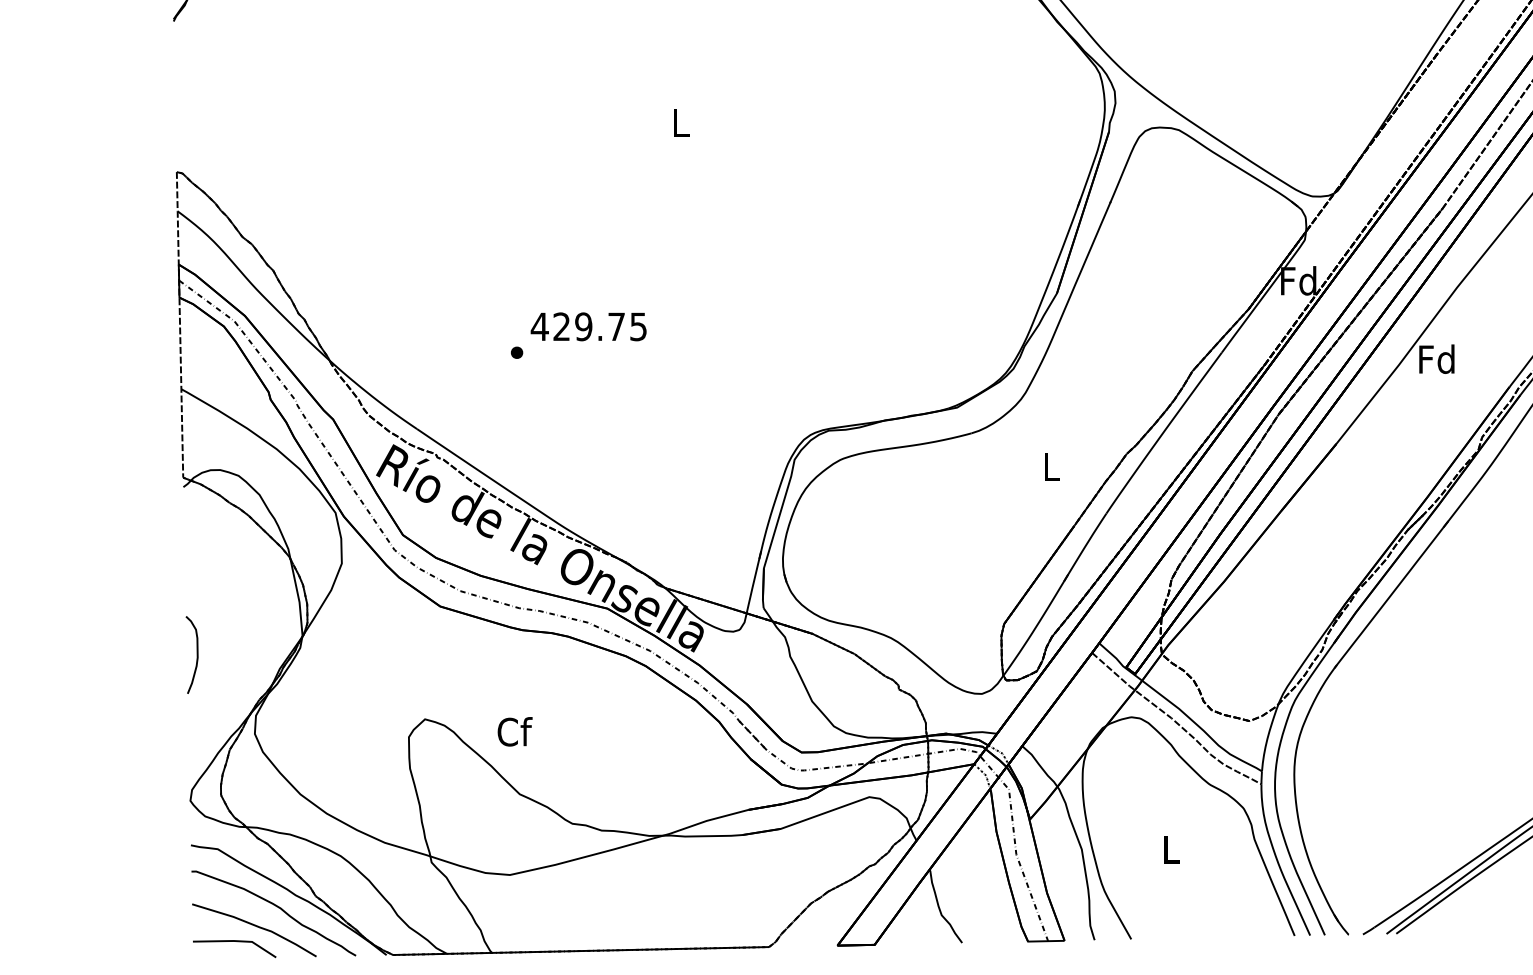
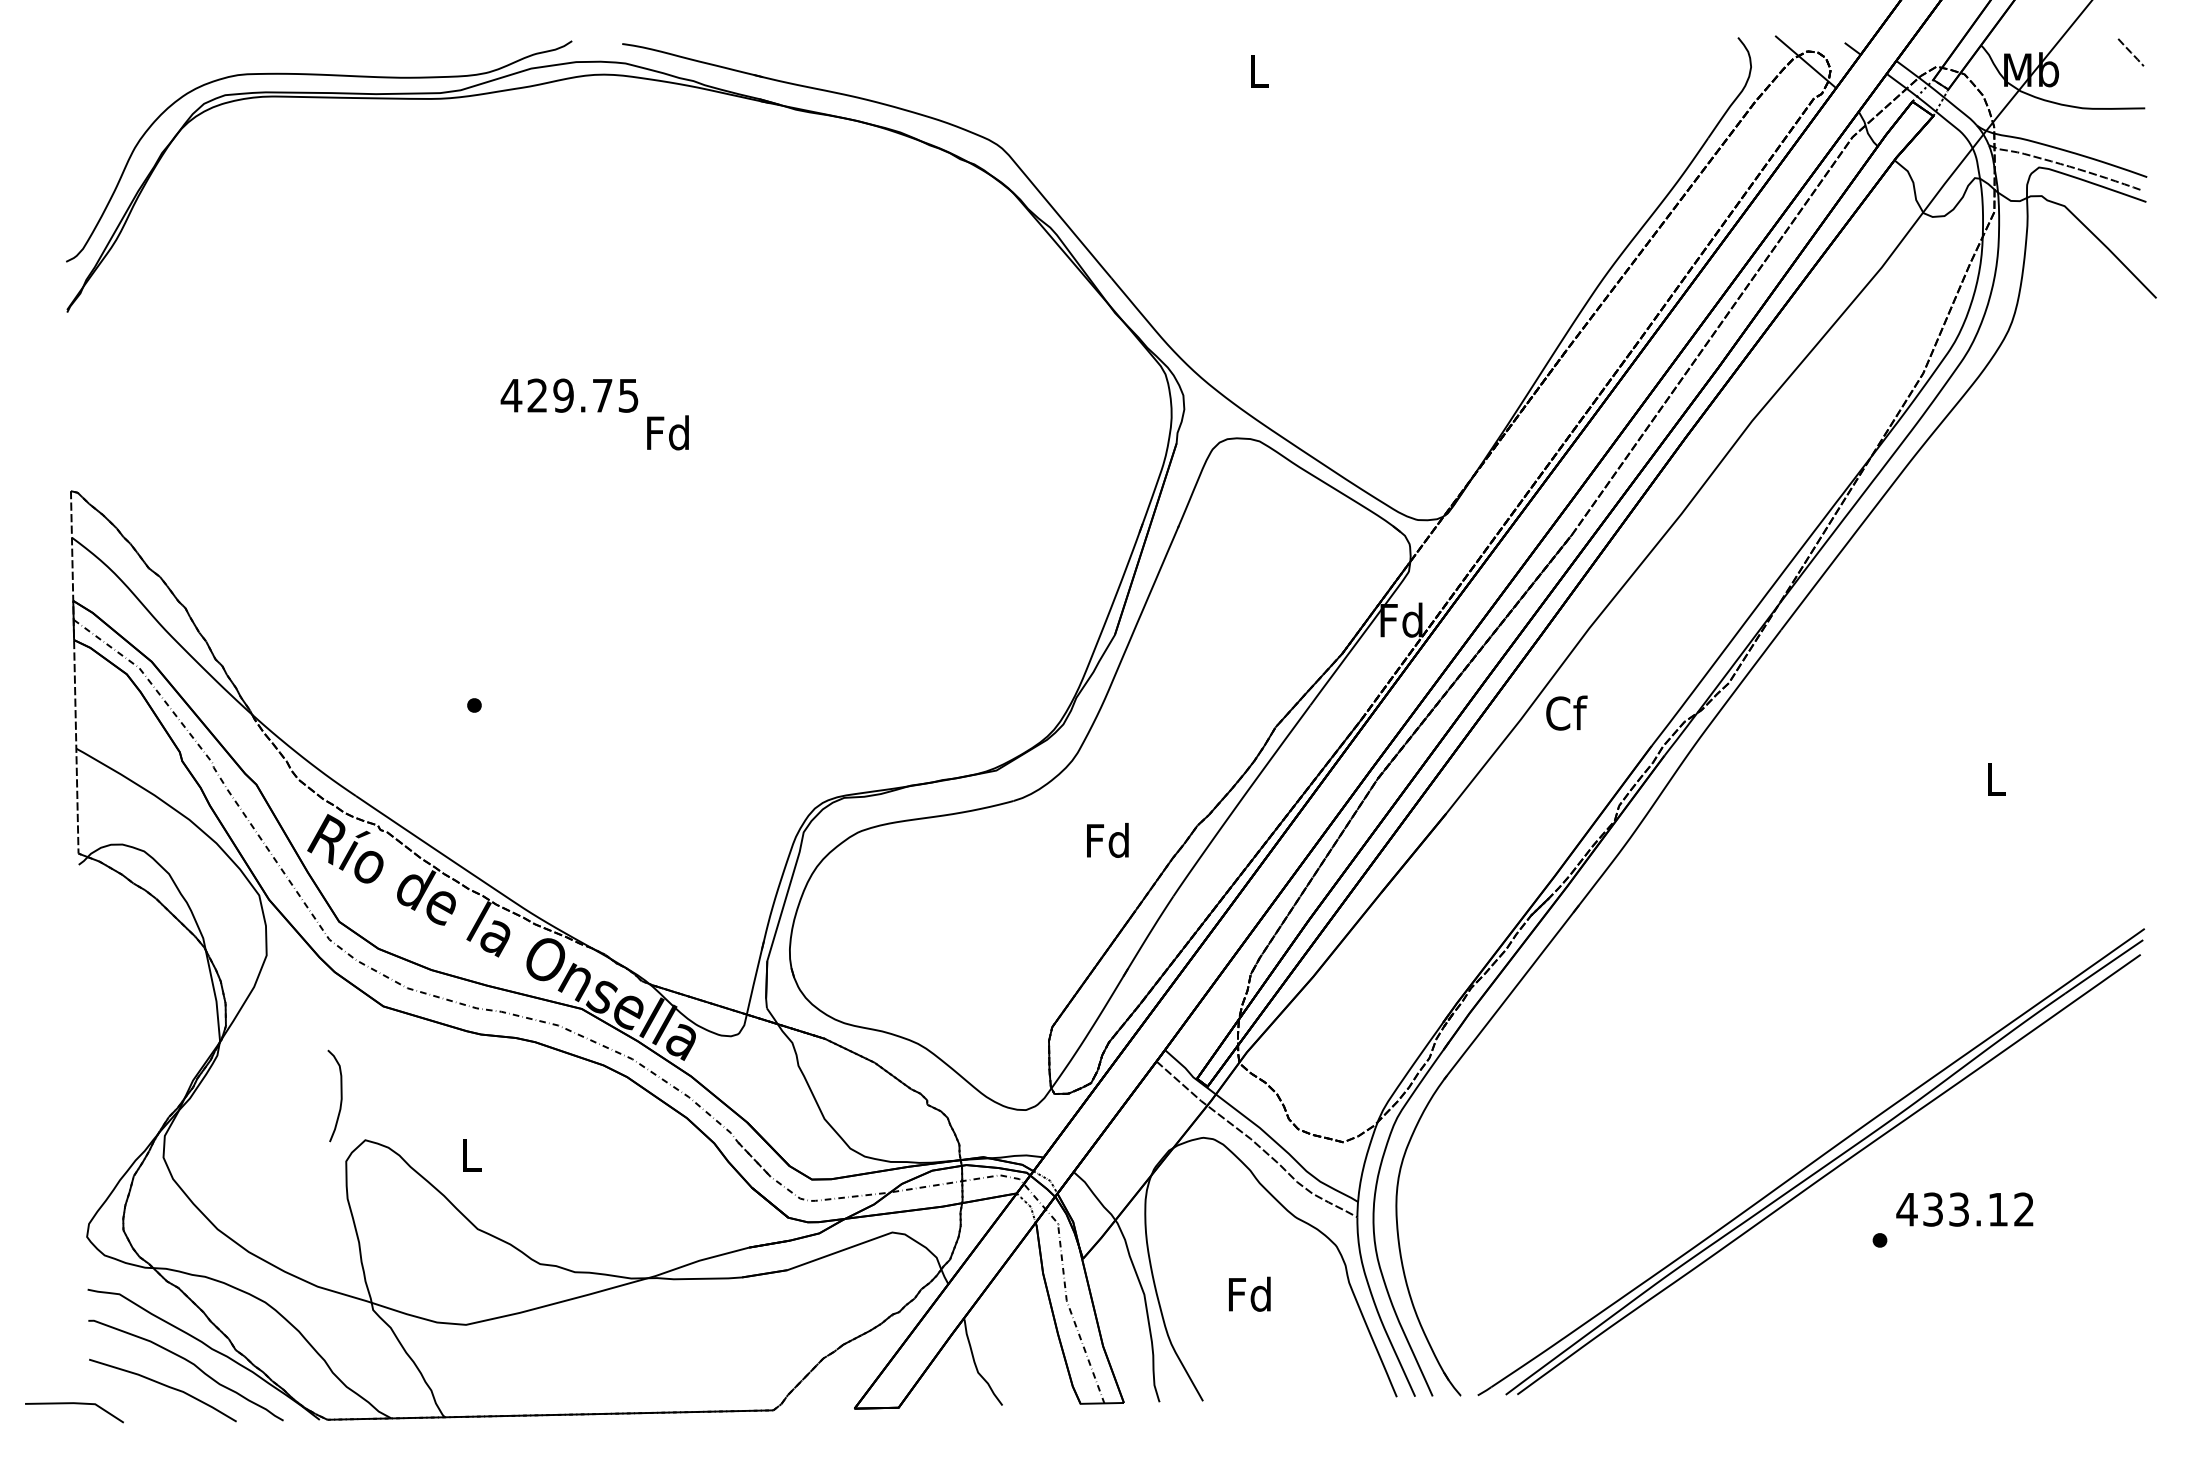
text: (679, 122) -> (667, 432), L -> Fd
text: (588, 326) -> (569, 395), moved
text: (1436, 358) -> (1565, 712), Fd -> Cf
text: (1050, 465) -> (1107, 839), L -> Fd
curve: (196, 654) -> (340, 1095), moved
text: (514, 731) -> (471, 1154), Cf -> L
text: (1170, 848) -> (1249, 1293), L -> Fd
curve: (234, 942) -> (74, 1404), moved

